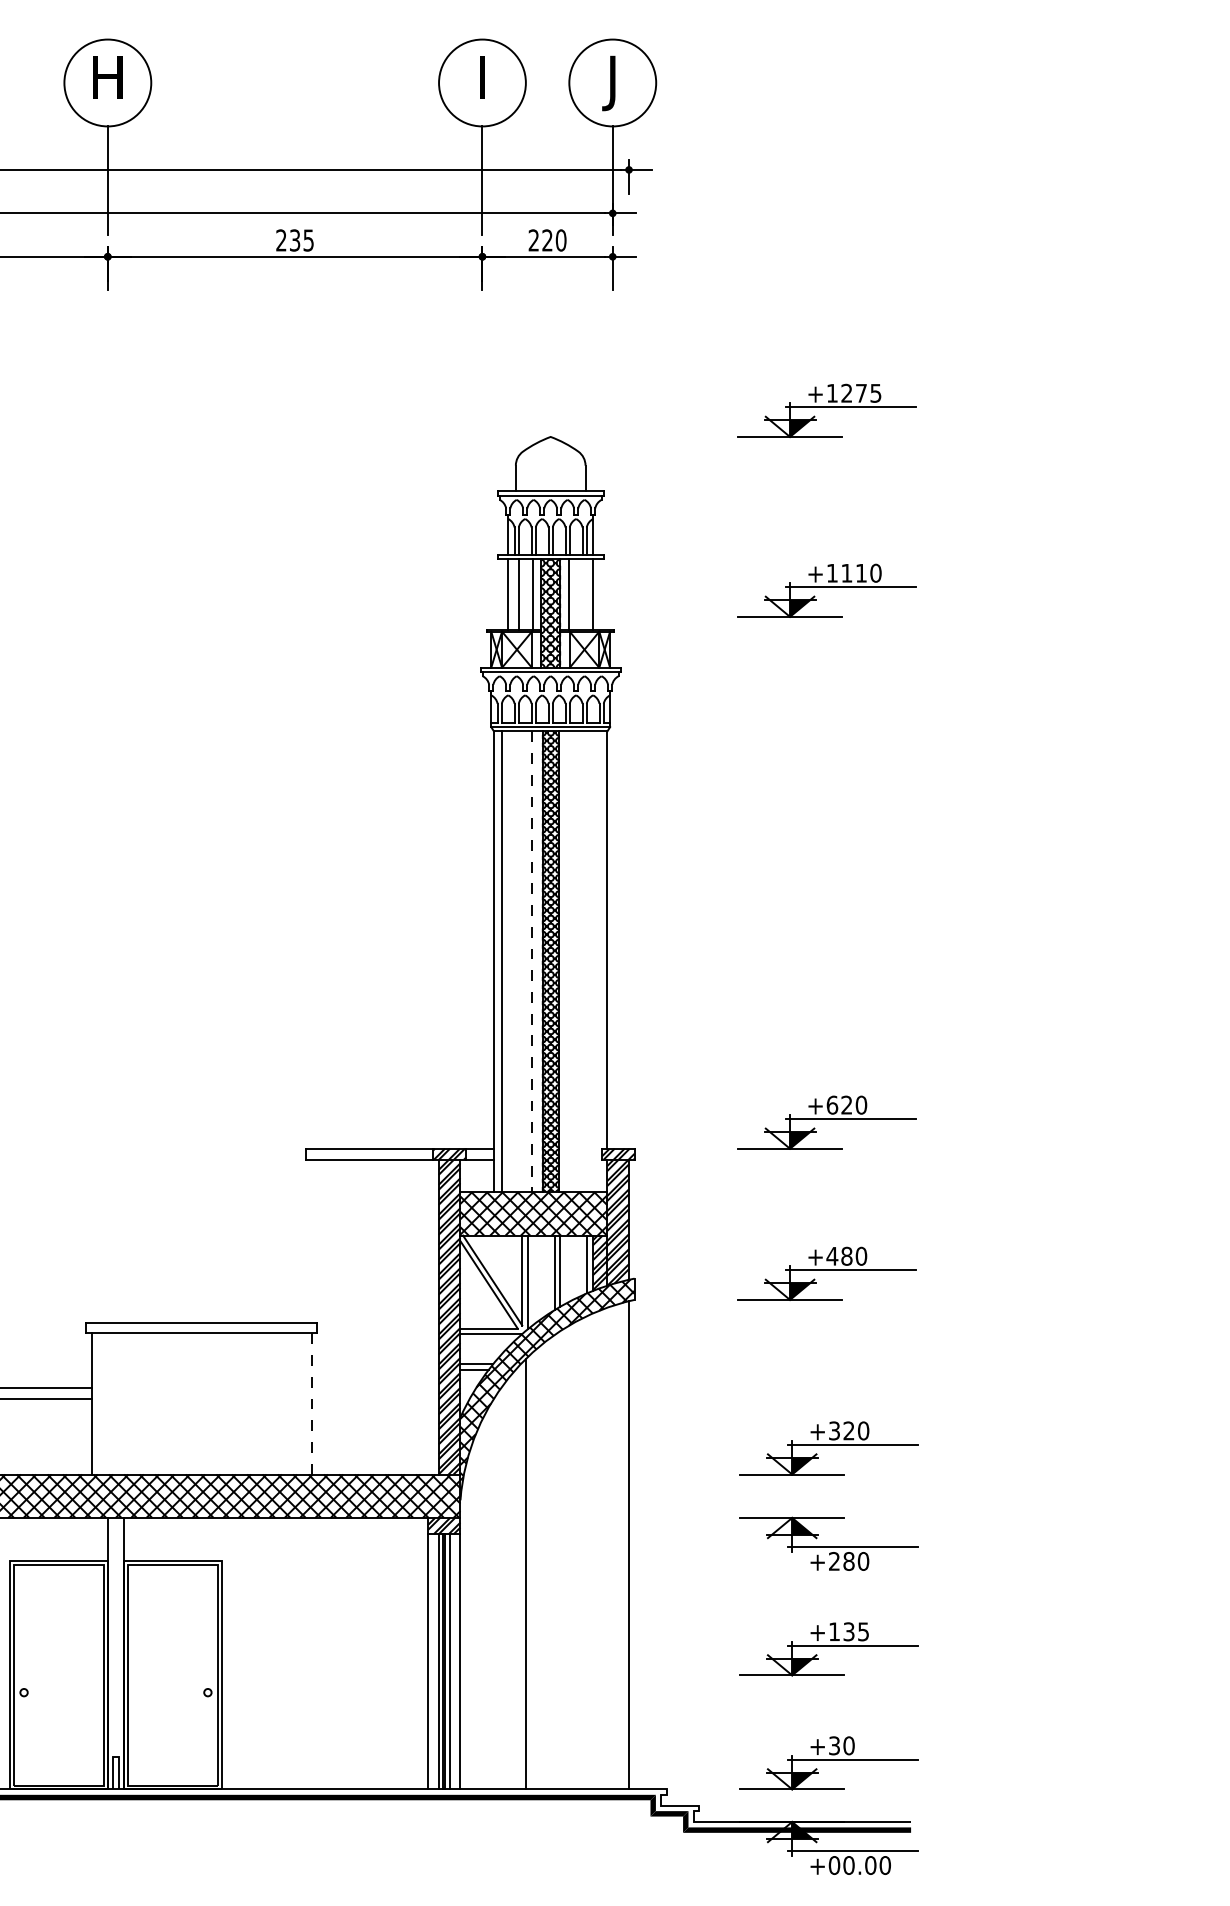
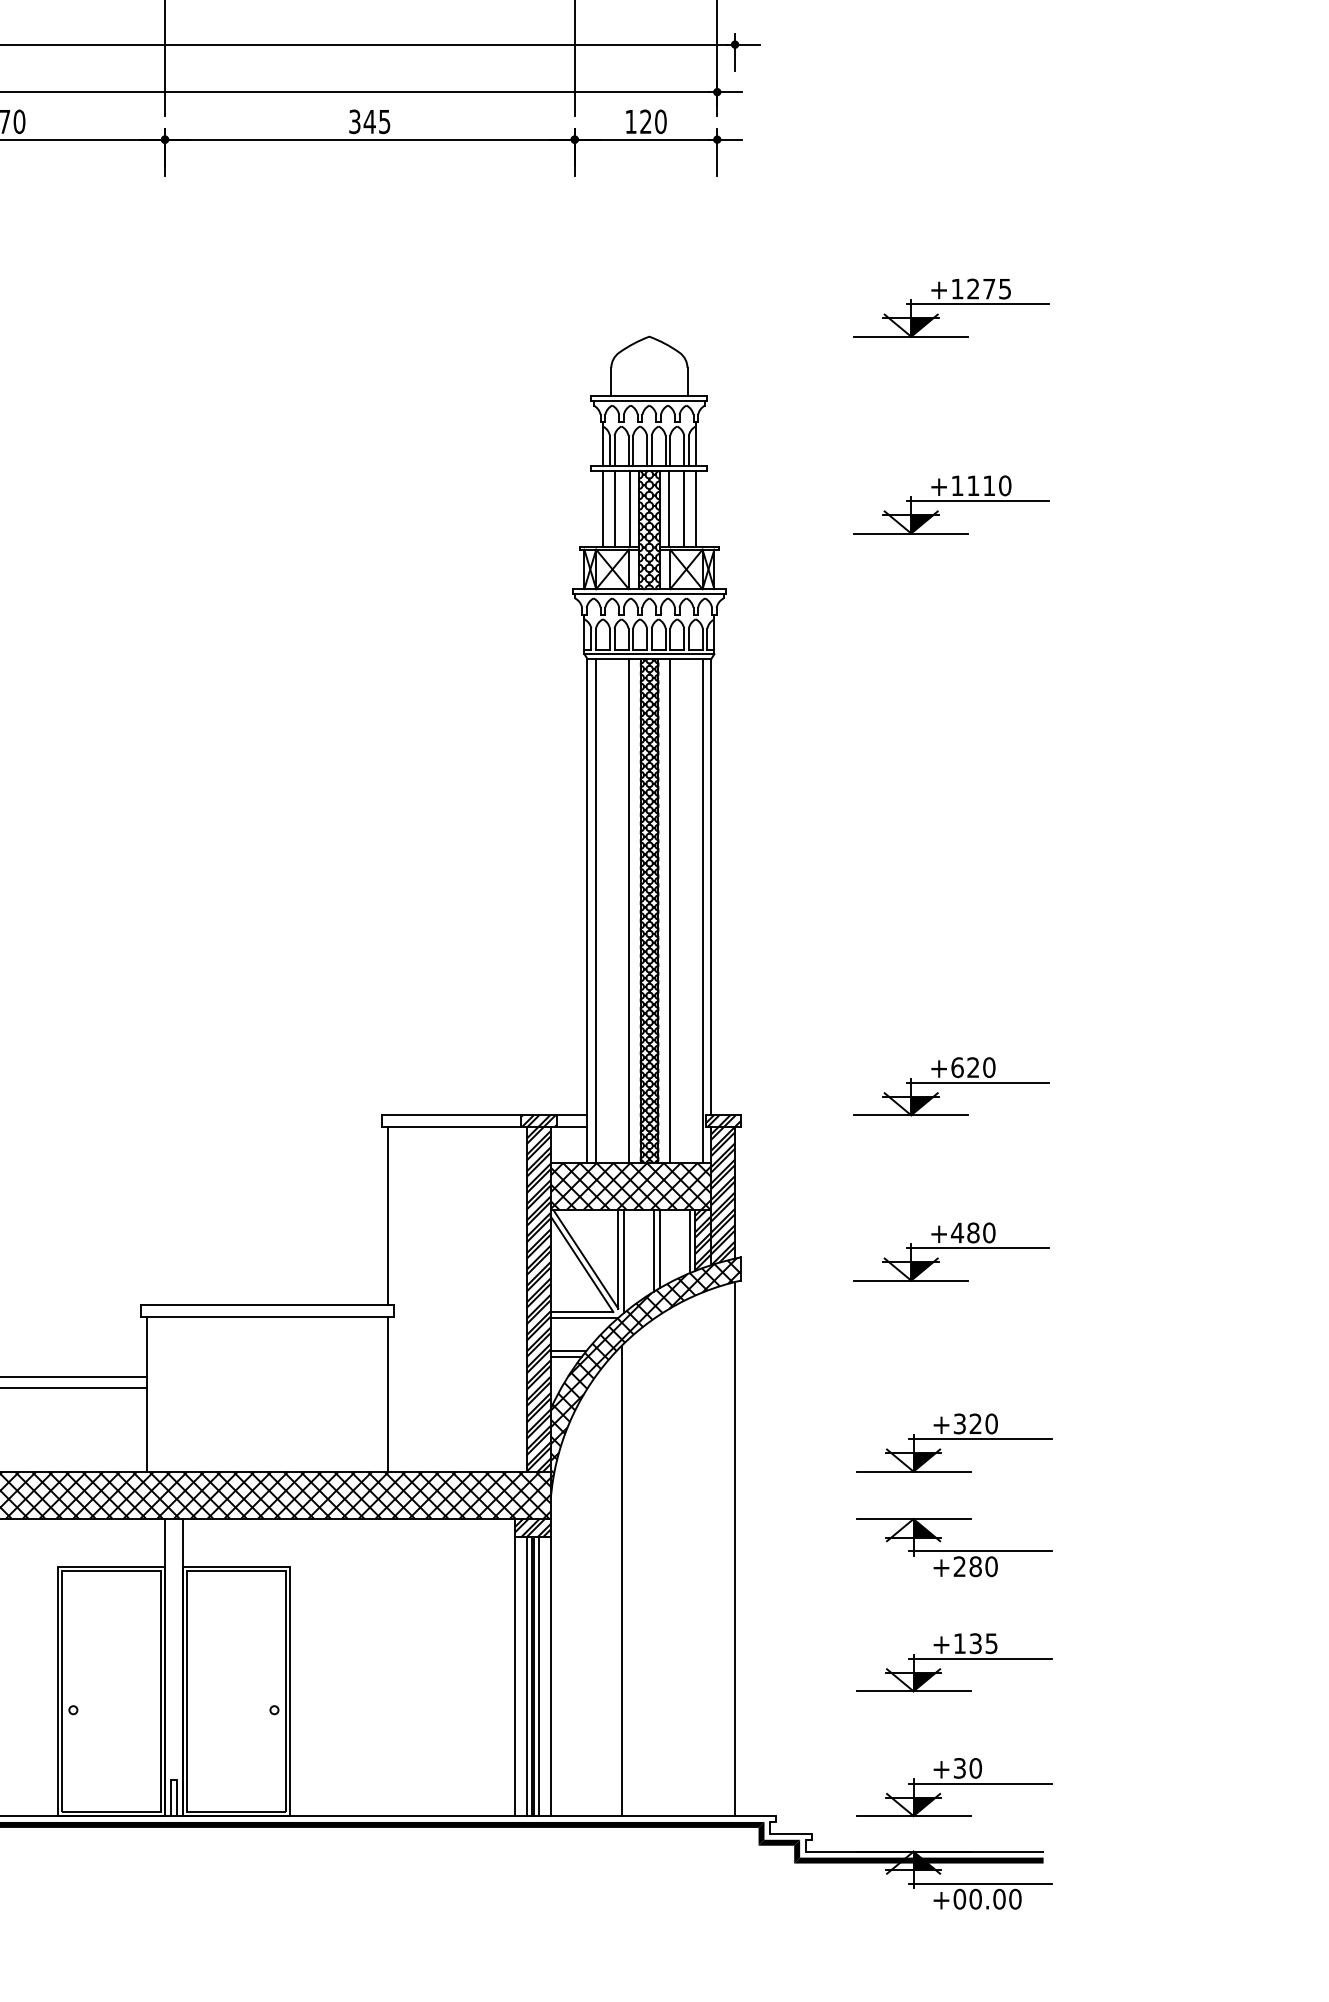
text: (288, 240) -> (362, 121), 235 -> 345
text: (533, 240) -> (630, 121), 220 -> 120
line: (582, 594) -> (684, 509), added
line: (569, 961) -> (669, 910), added
line: (599, 961) -> (702, 910), added
line: (531, 962) -> (628, 911), dashed -> solid
line: (311, 1240) -> (387, 1215), added
line: (311, 1403) -> (387, 1393), dashed -> solid

